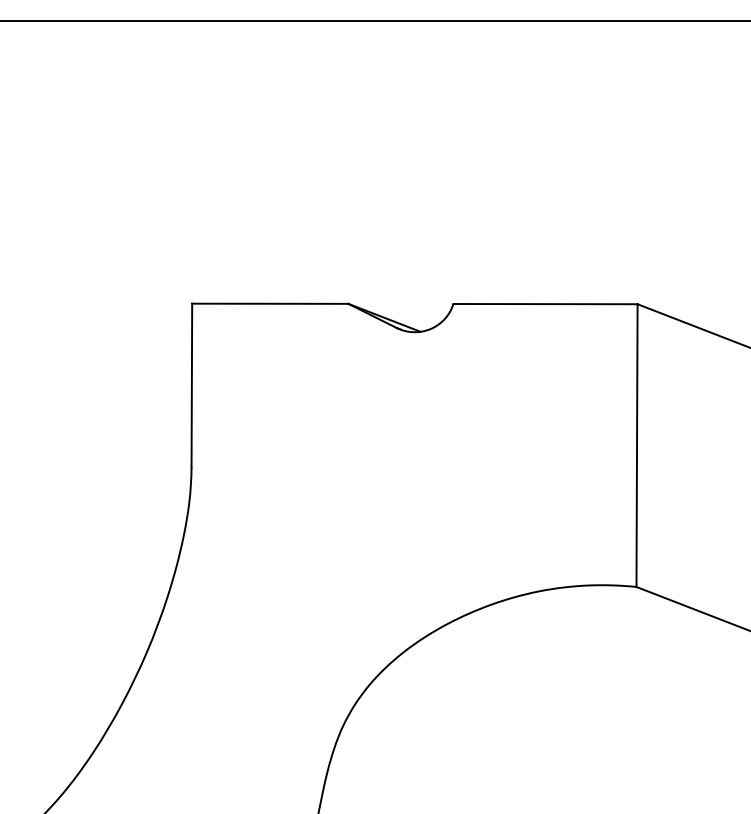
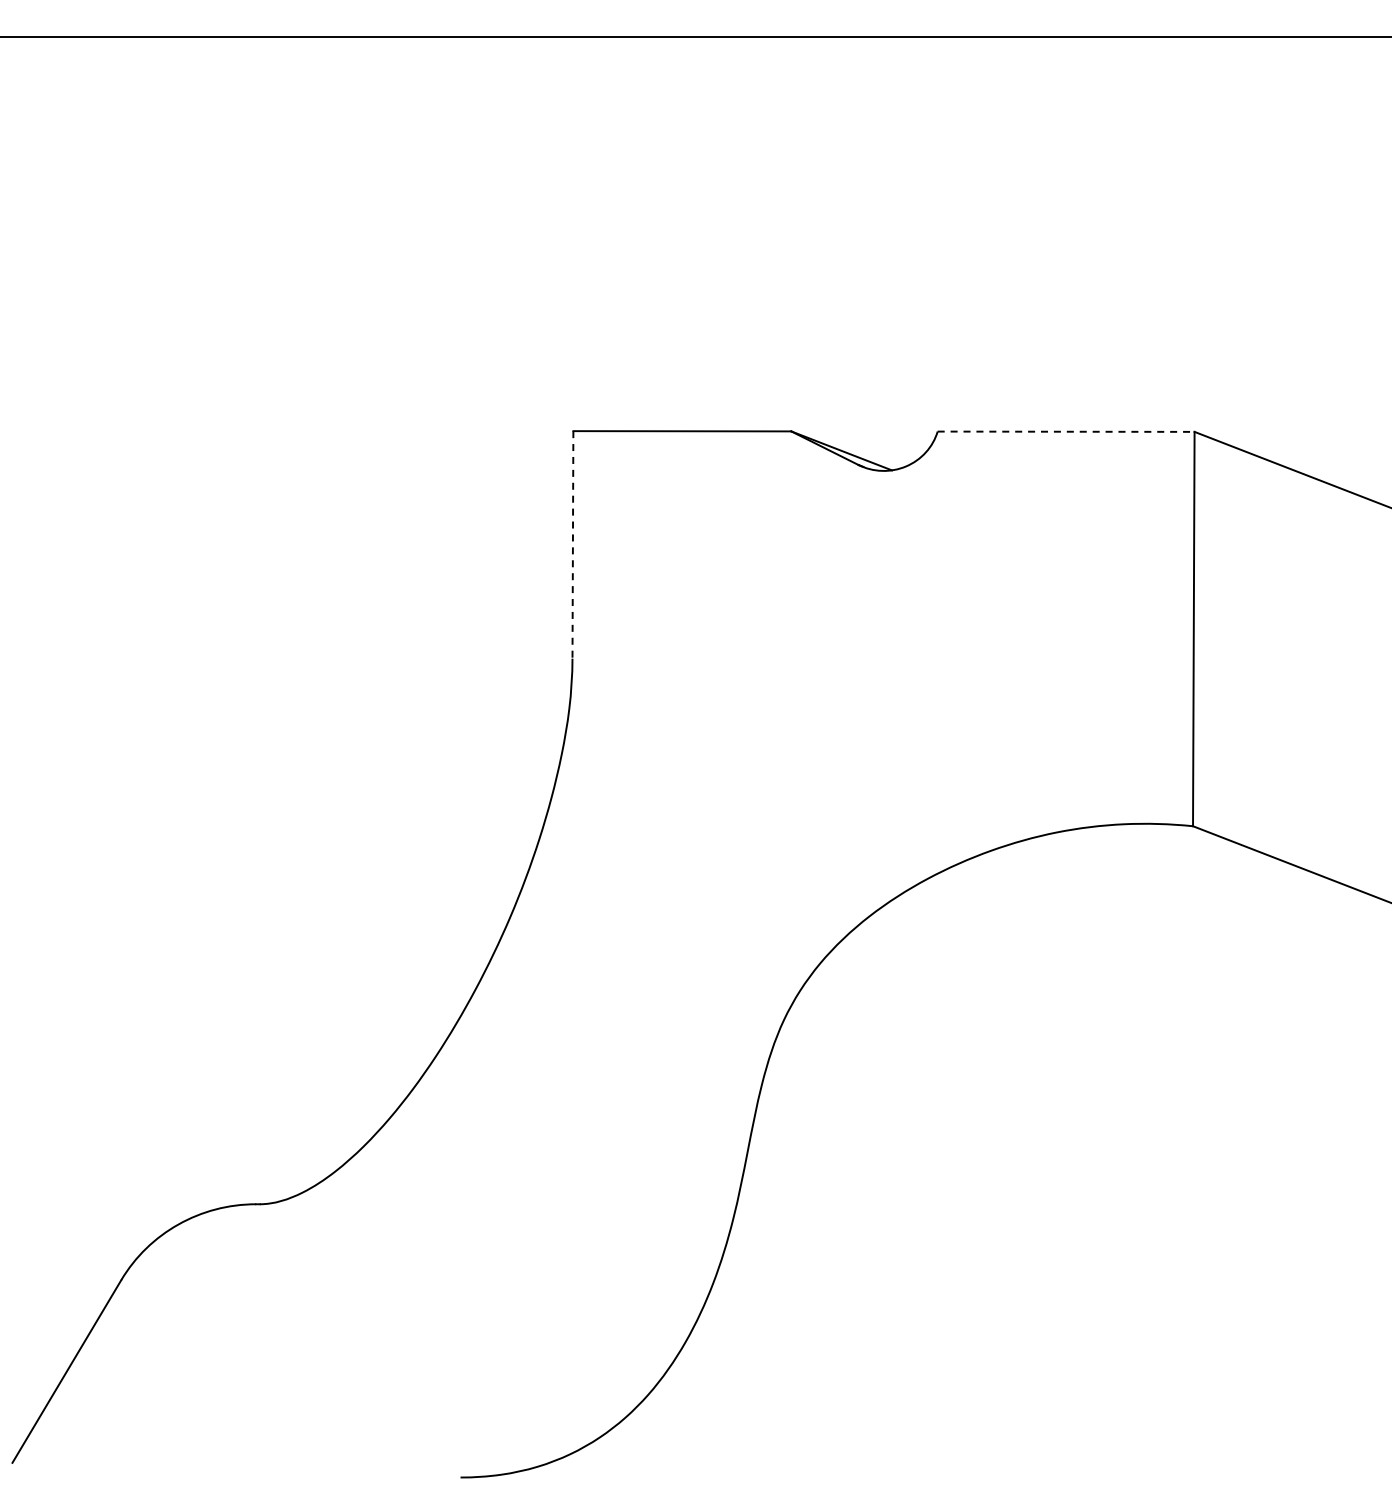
line: (545, 303) -> (1066, 431), solid -> dashed
line: (191, 384) -> (572, 544), solid -> dashed

